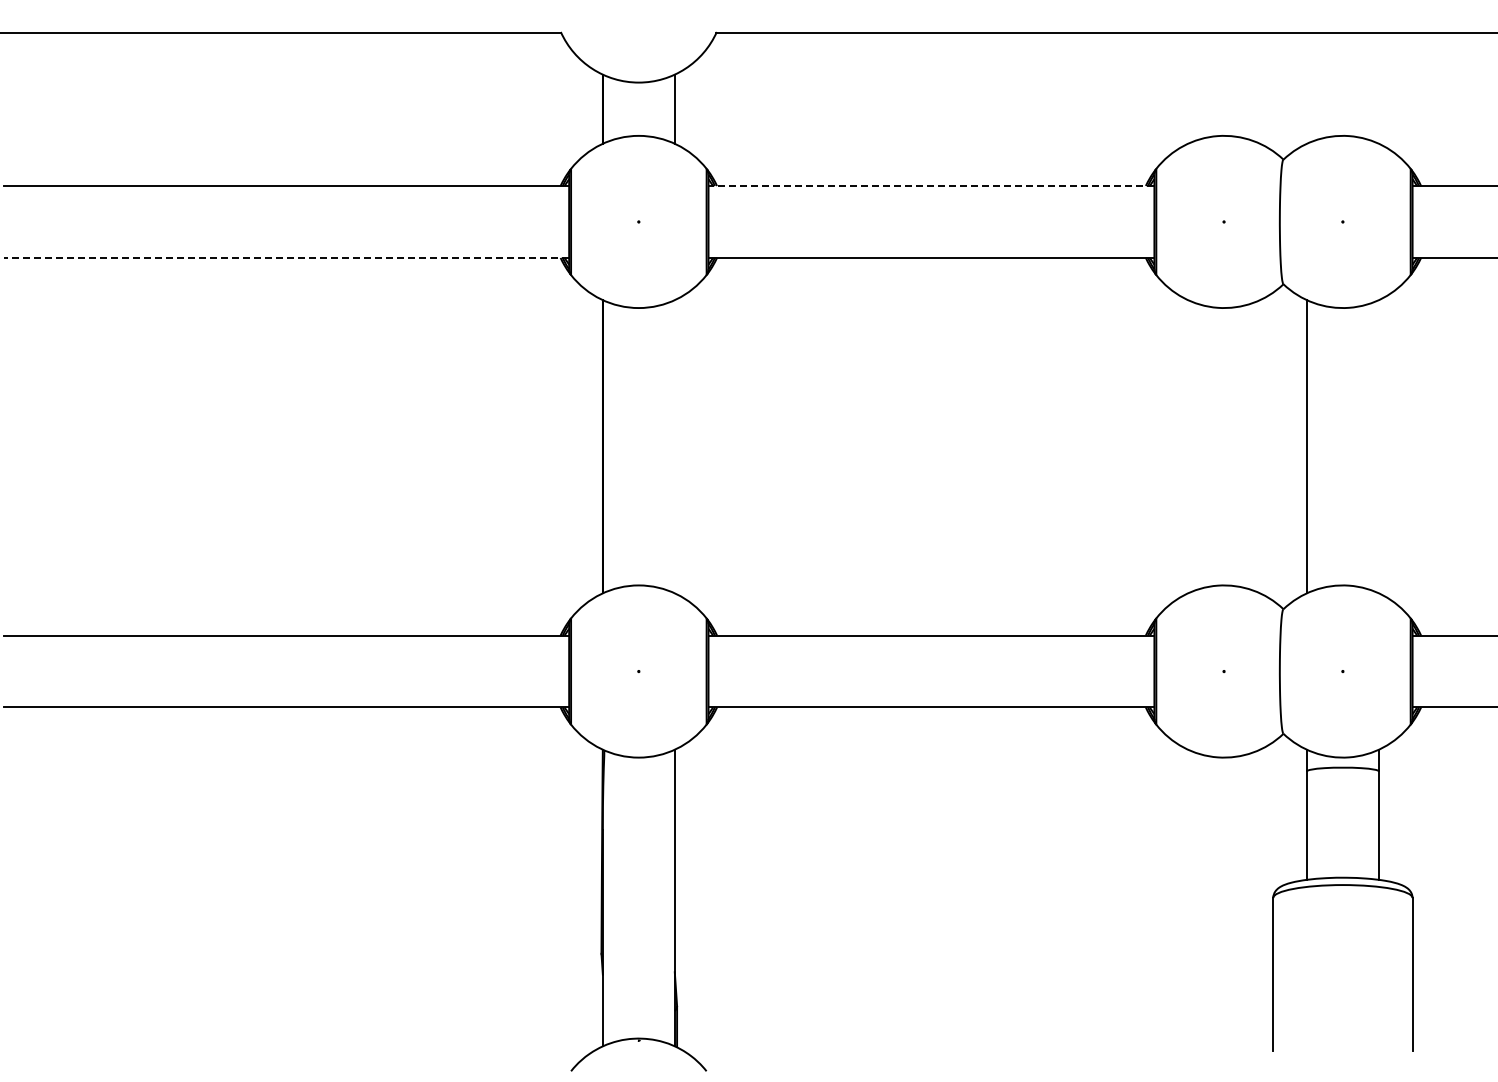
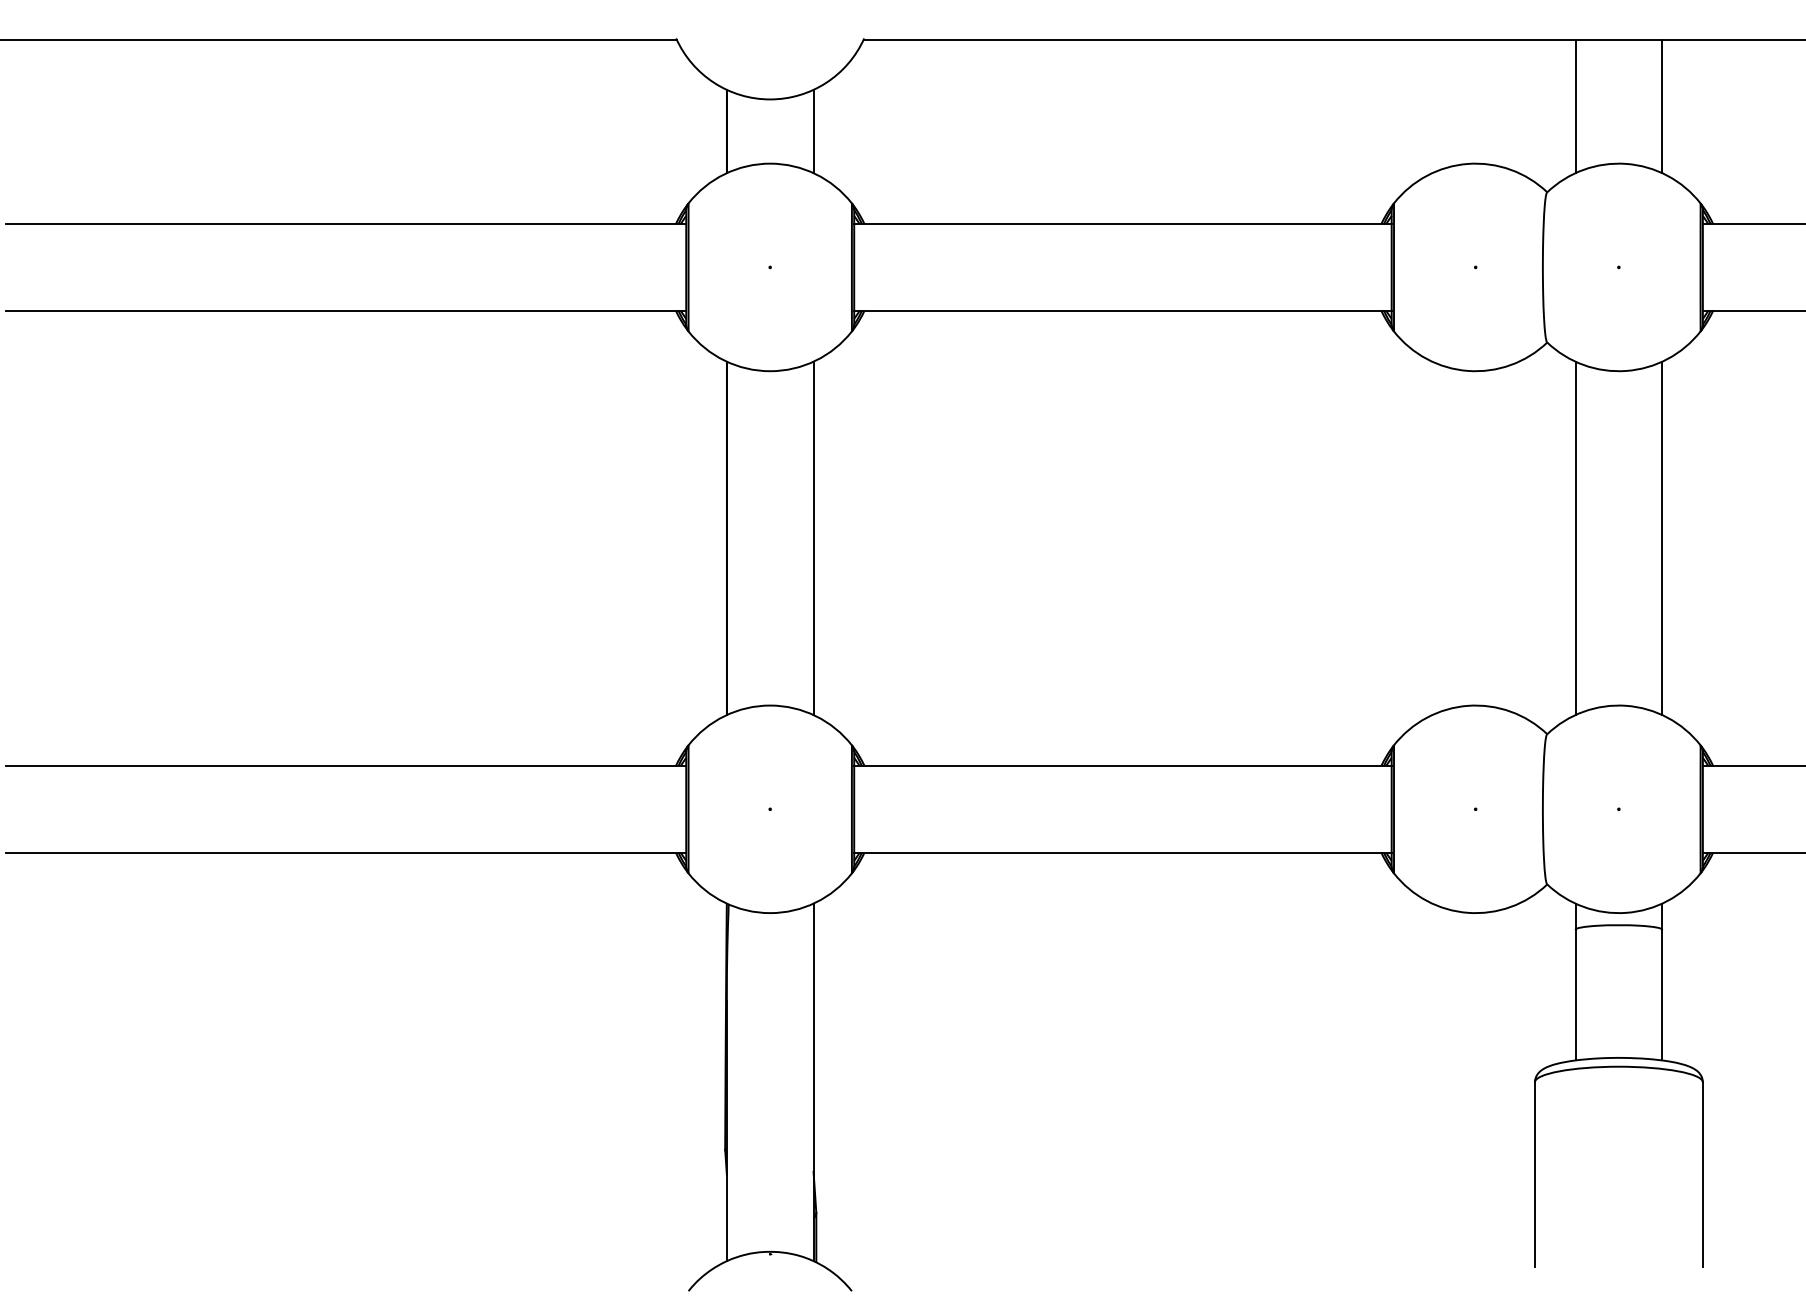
line: (1306, 88) -> (1575, 106), added
line: (1378, 88) -> (1661, 106), added
line: (931, 186) -> (1122, 224), dashed -> solid
line: (286, 257) -> (345, 310), dashed -> solid
line: (674, 446) -> (813, 538), added
line: (1378, 446) -> (1661, 538), added

